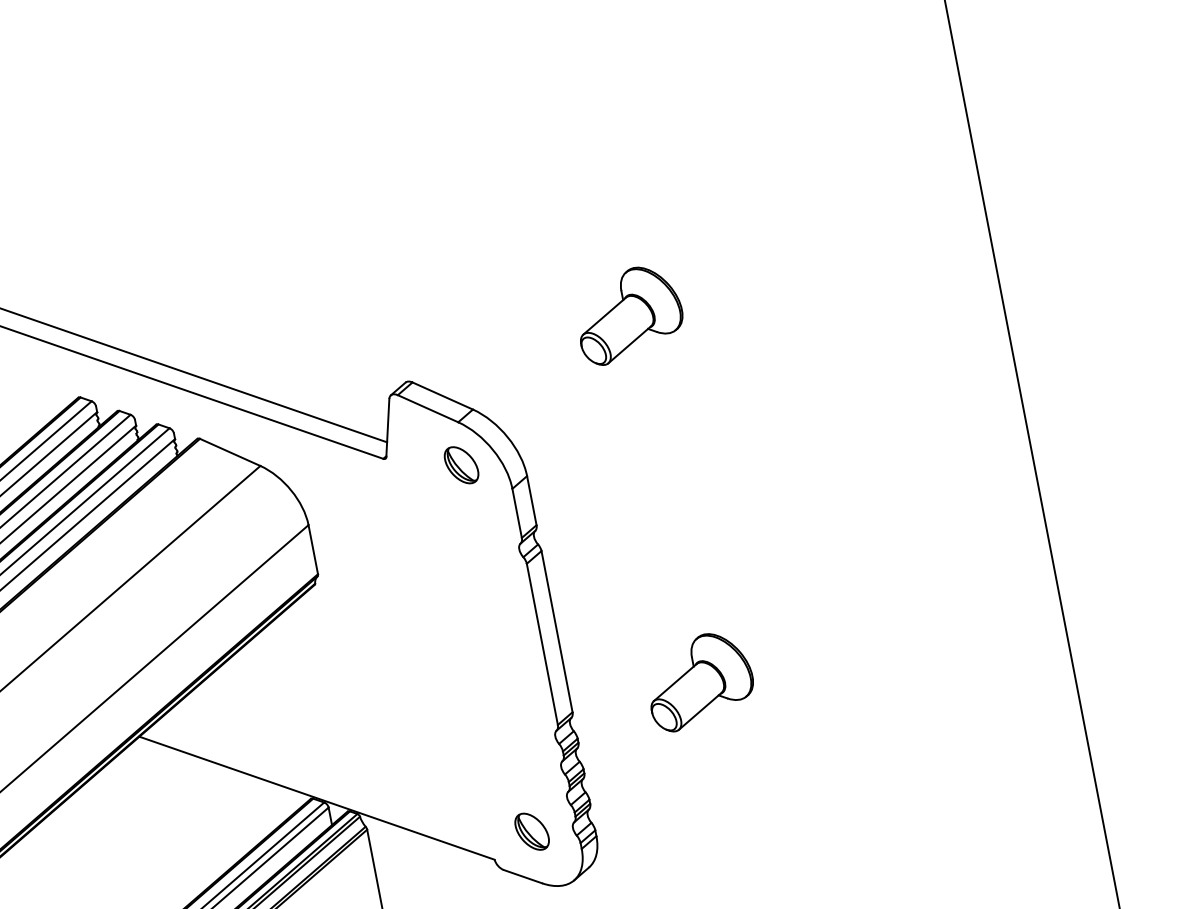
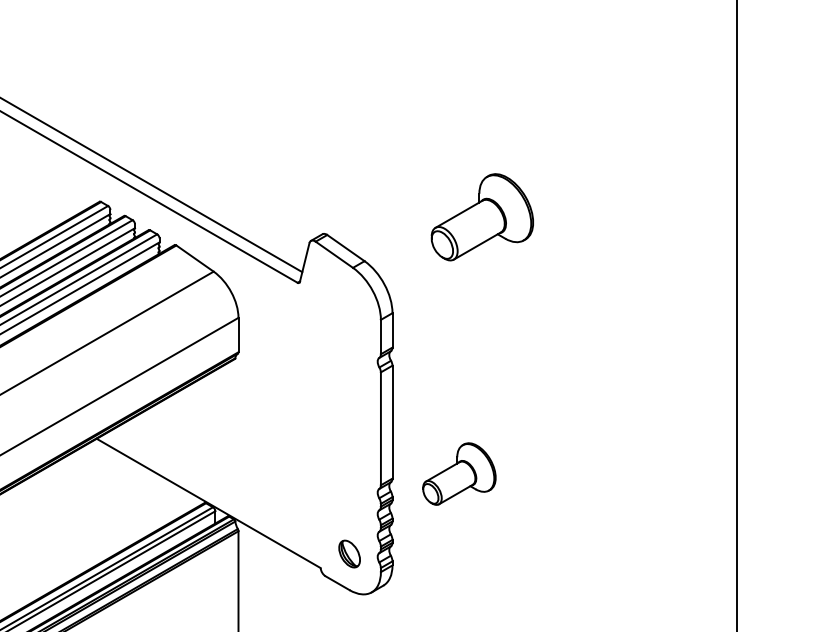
part: (629, 314) -> (482, 217), size x1.4
part: (461, 465) -> (349, 297), removed
part: (699, 680) -> (459, 473), moved

